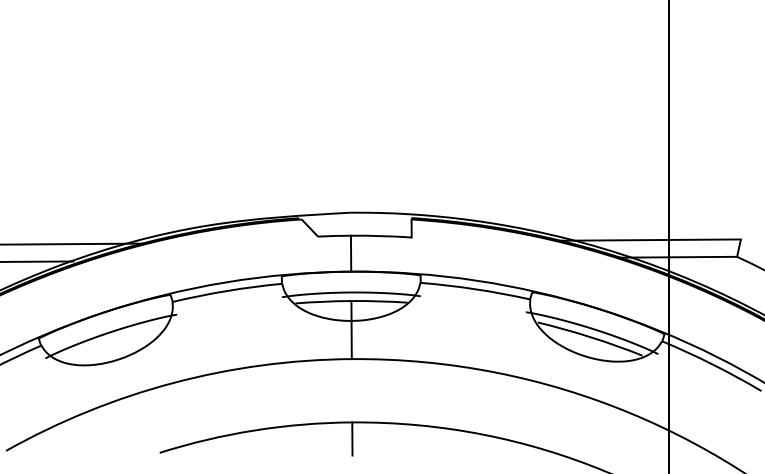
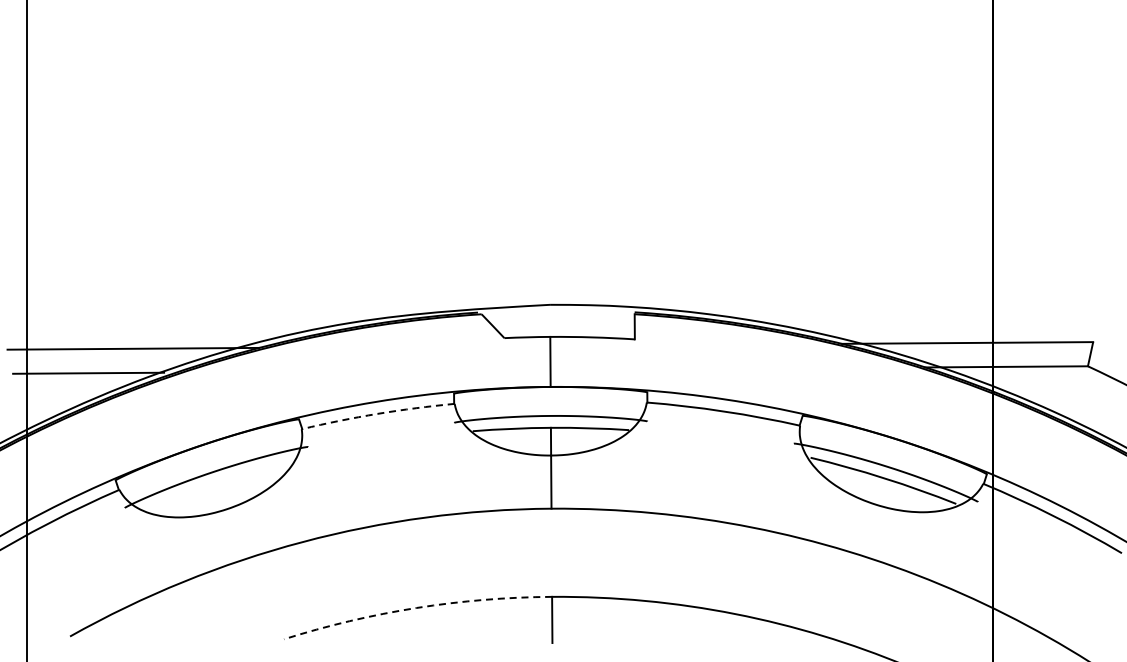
arc: (226, 290) -> (377, 413), solid -> dashed
arc: (254, 430) -> (416, 608), solid -> dashed

